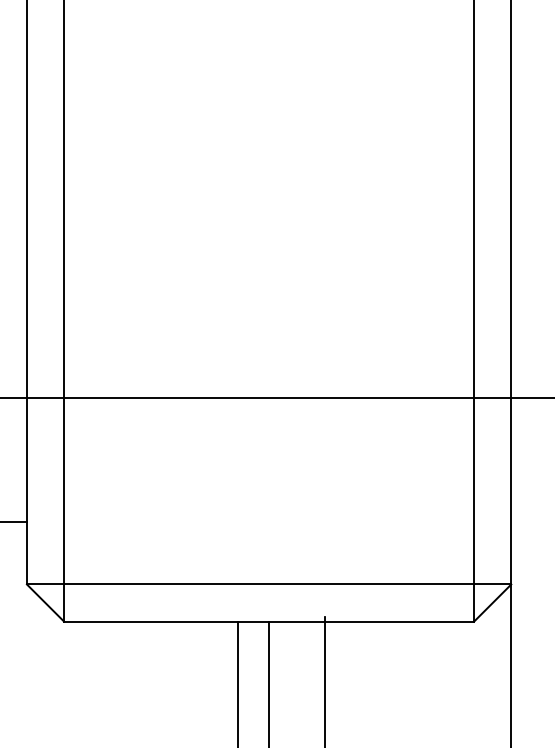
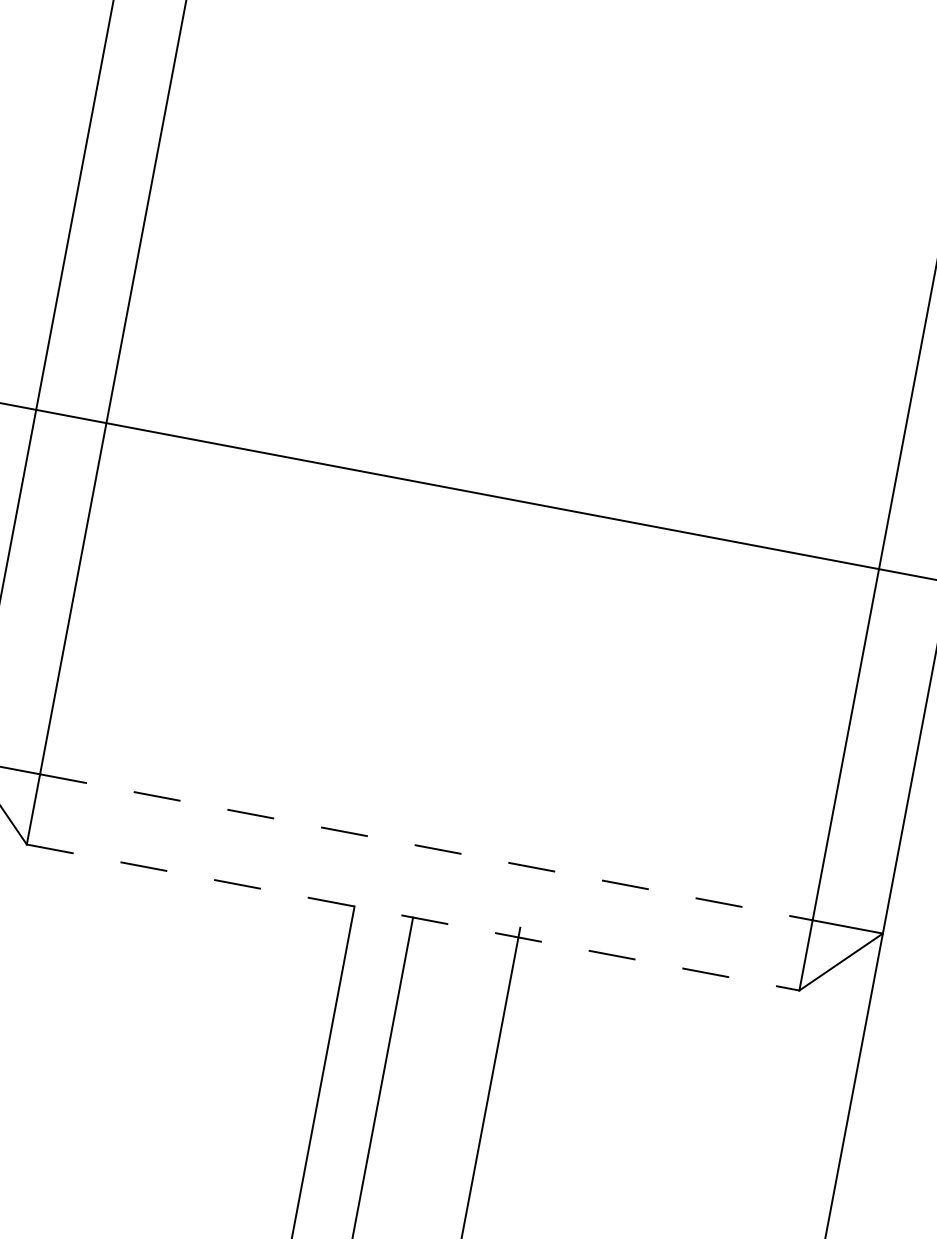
line: (269, 584) -> (427, 847), solid -> dashed
line: (269, 621) -> (413, 917), solid -> dashed

